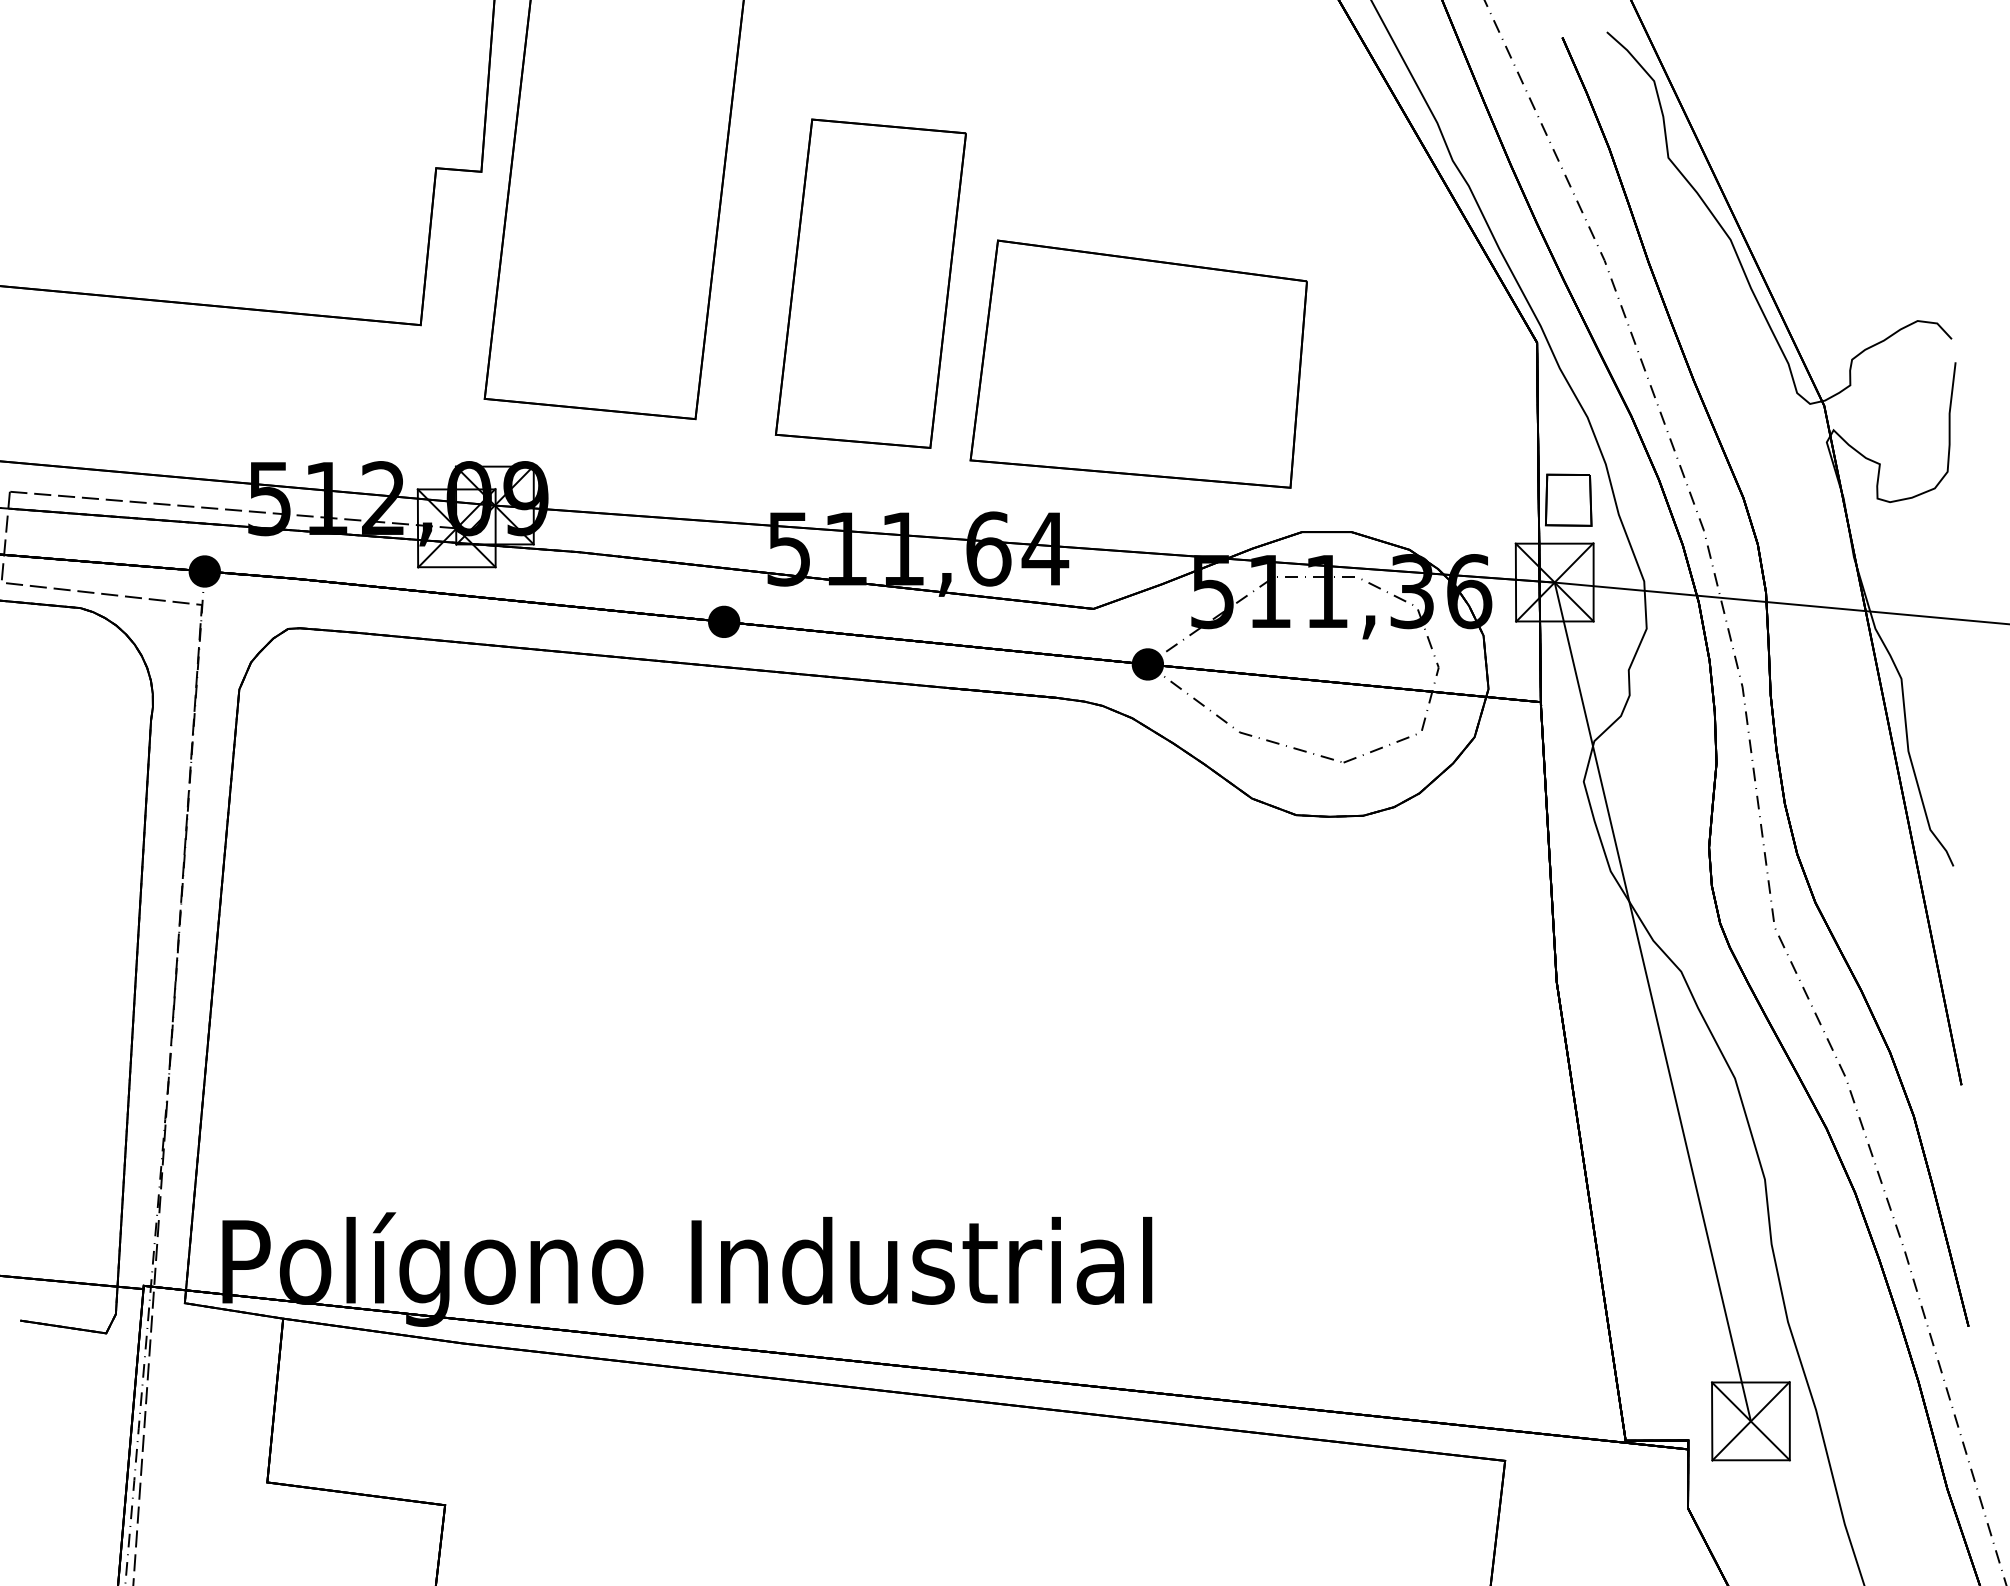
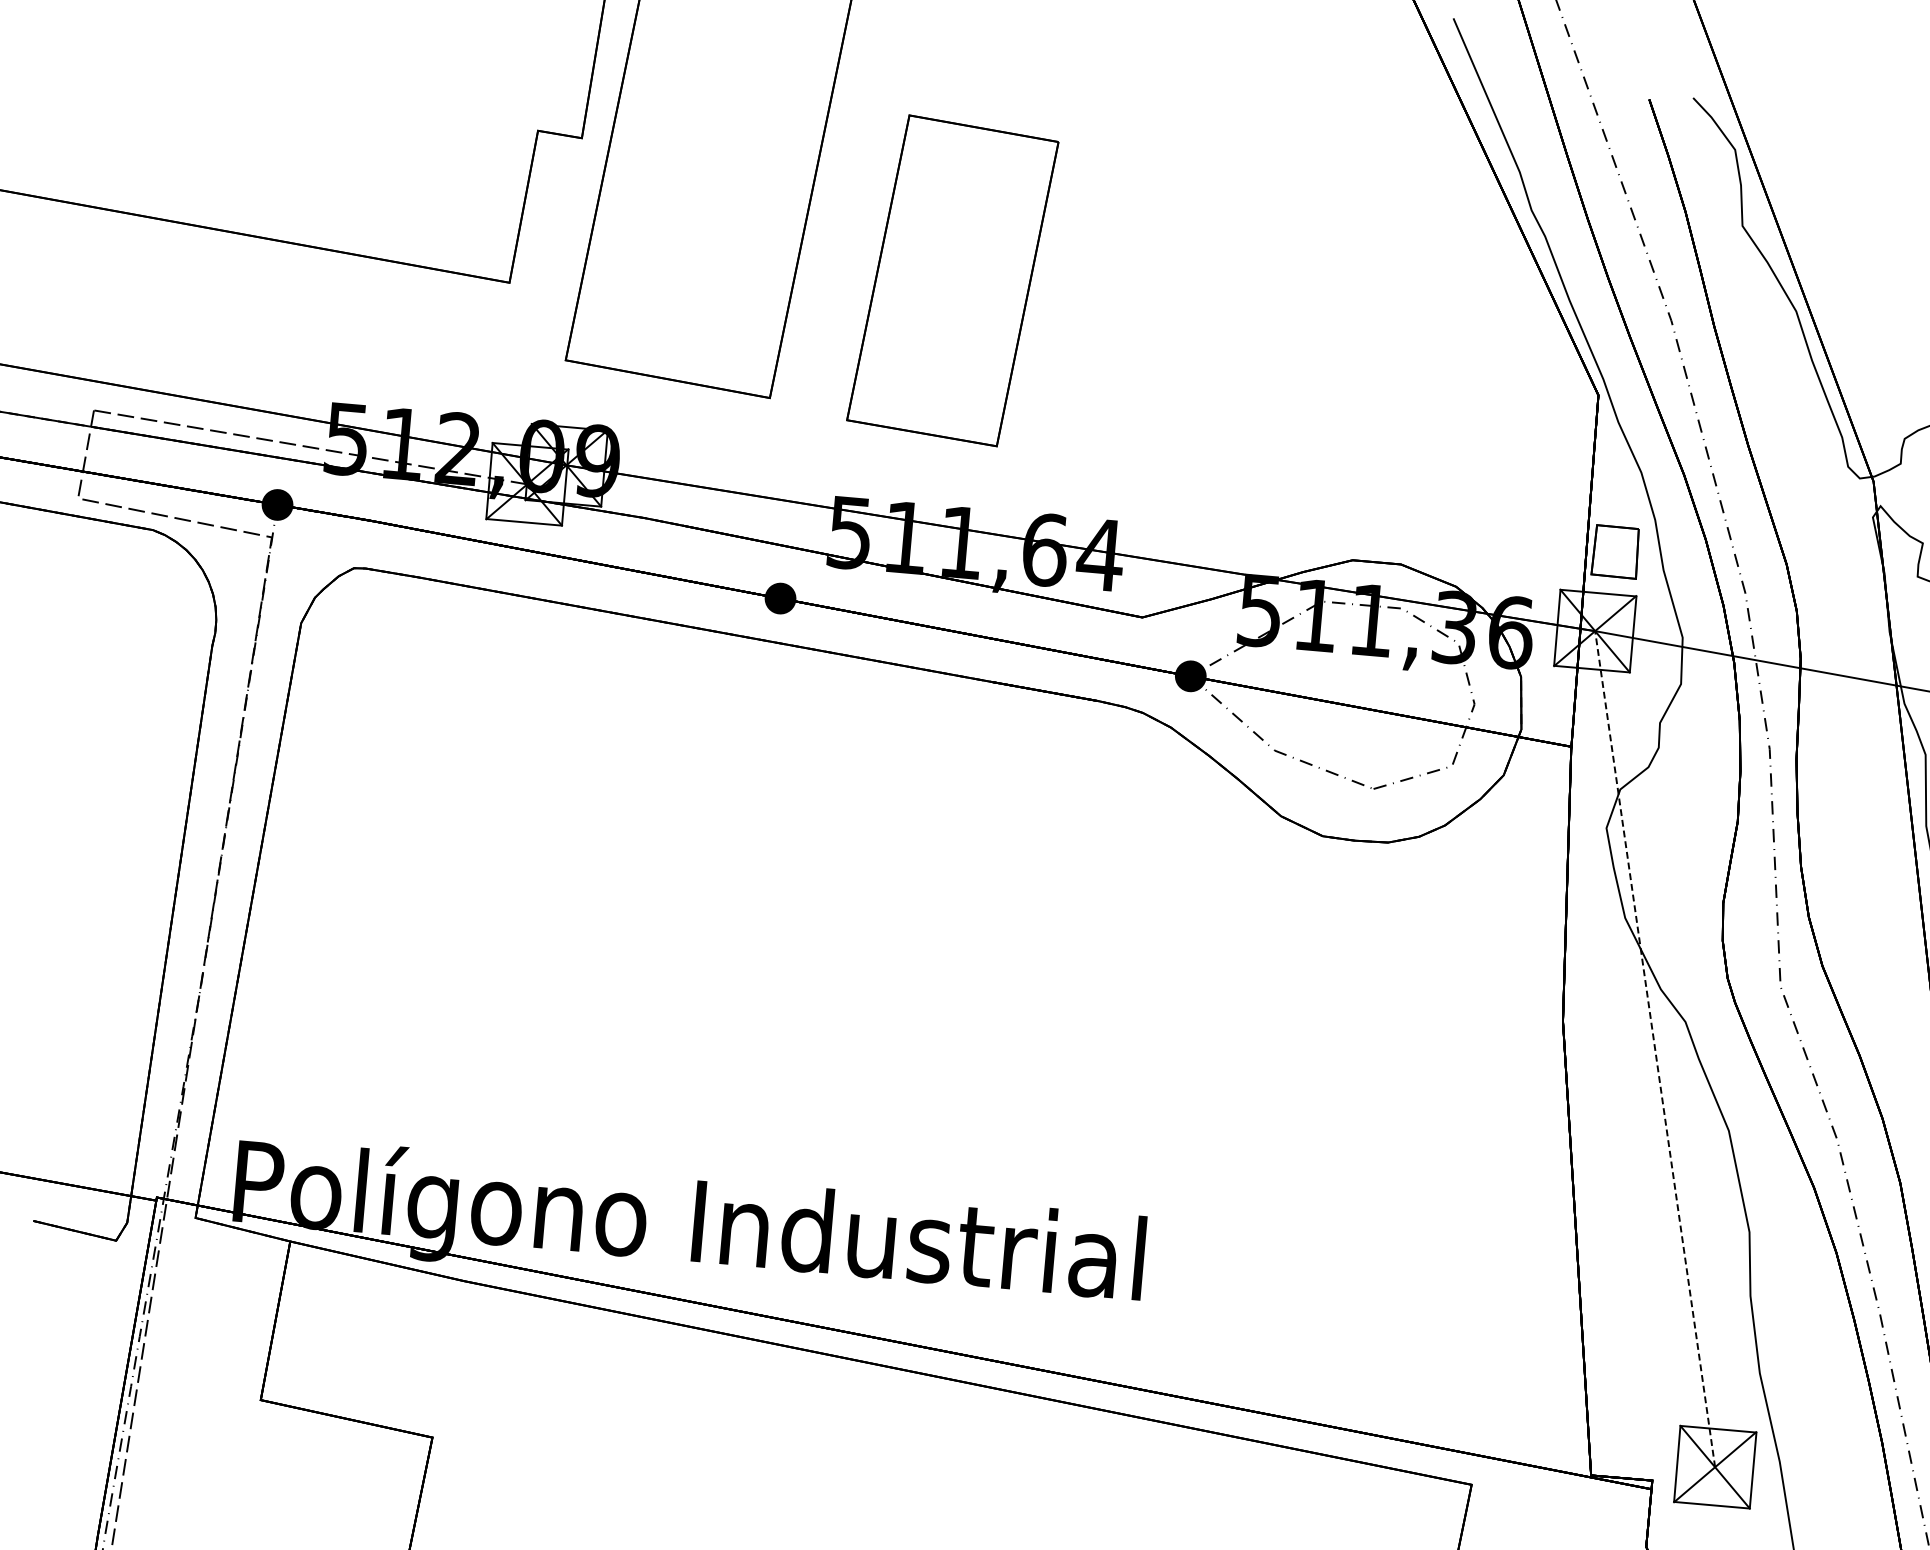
part: (1138, 363) -> (1207, 381), removed
line: (1652, 1002) -> (1654, 1049), solid -> dashed

